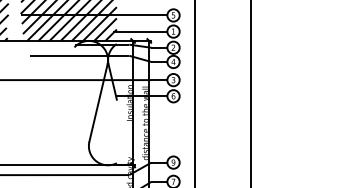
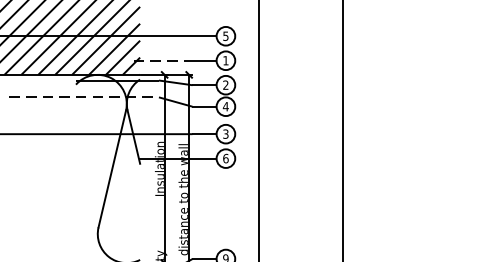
line: (132, 31) -> (163, 60), solid -> dashed
line: (80, 55) -> (85, 96), solid -> dashed

